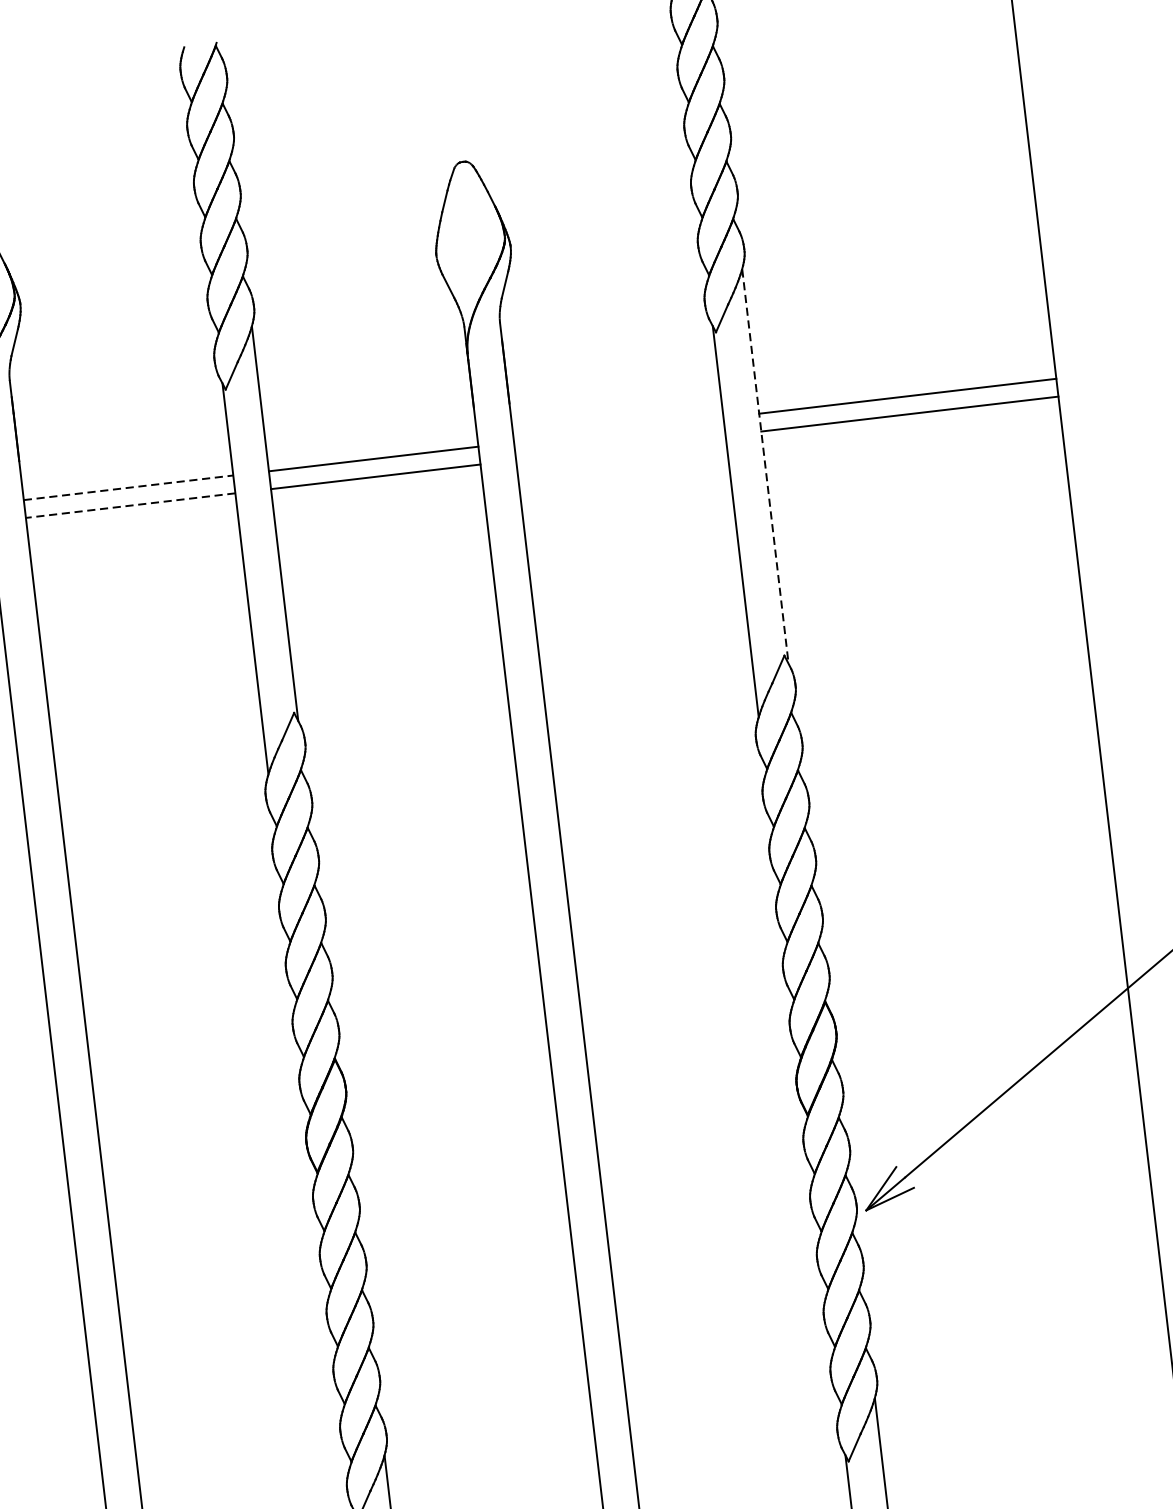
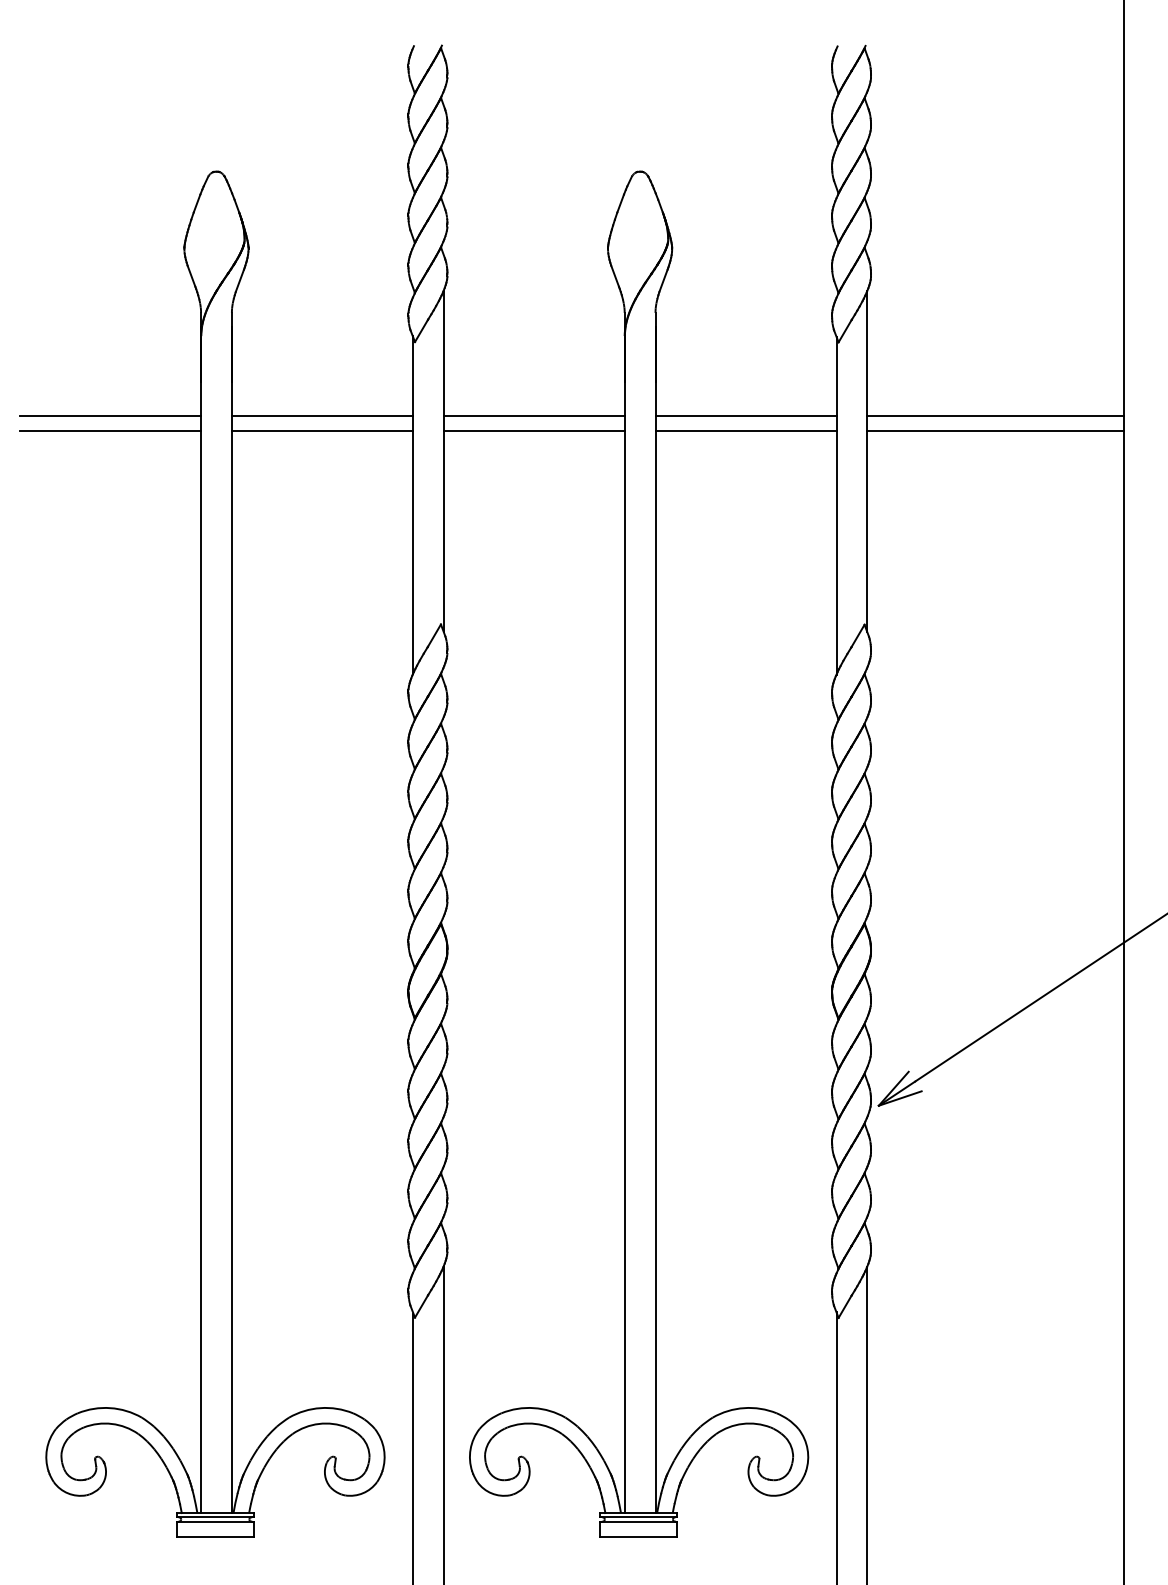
line: (618, 430) -> (745, 416), added
line: (620, 448) -> (745, 431), added
line: (765, 467) -> (867, 462), dashed -> solid
line: (128, 488) -> (322, 416), dashed -> solid
line: (129, 505) -> (321, 431), dashed -> solid

